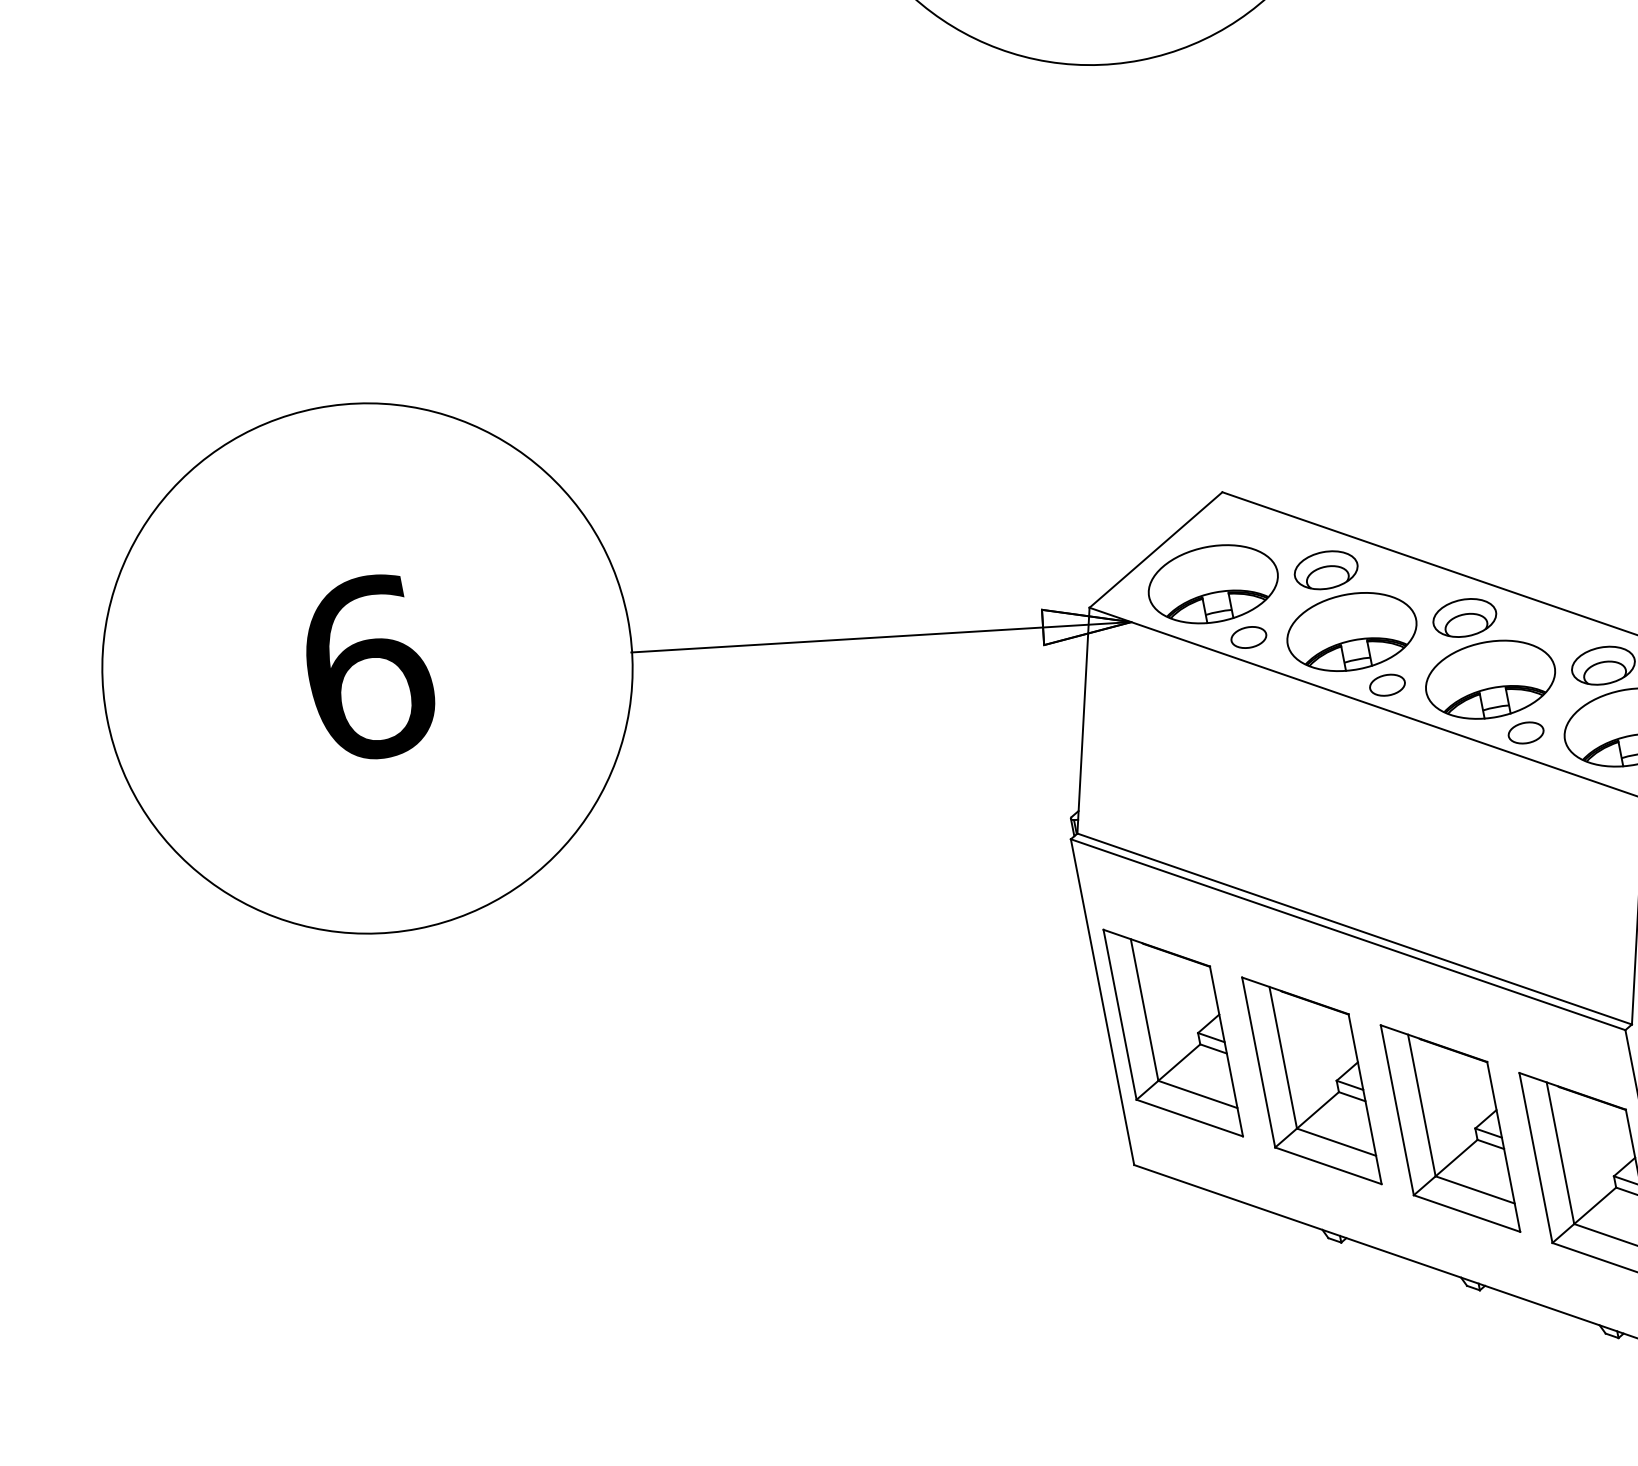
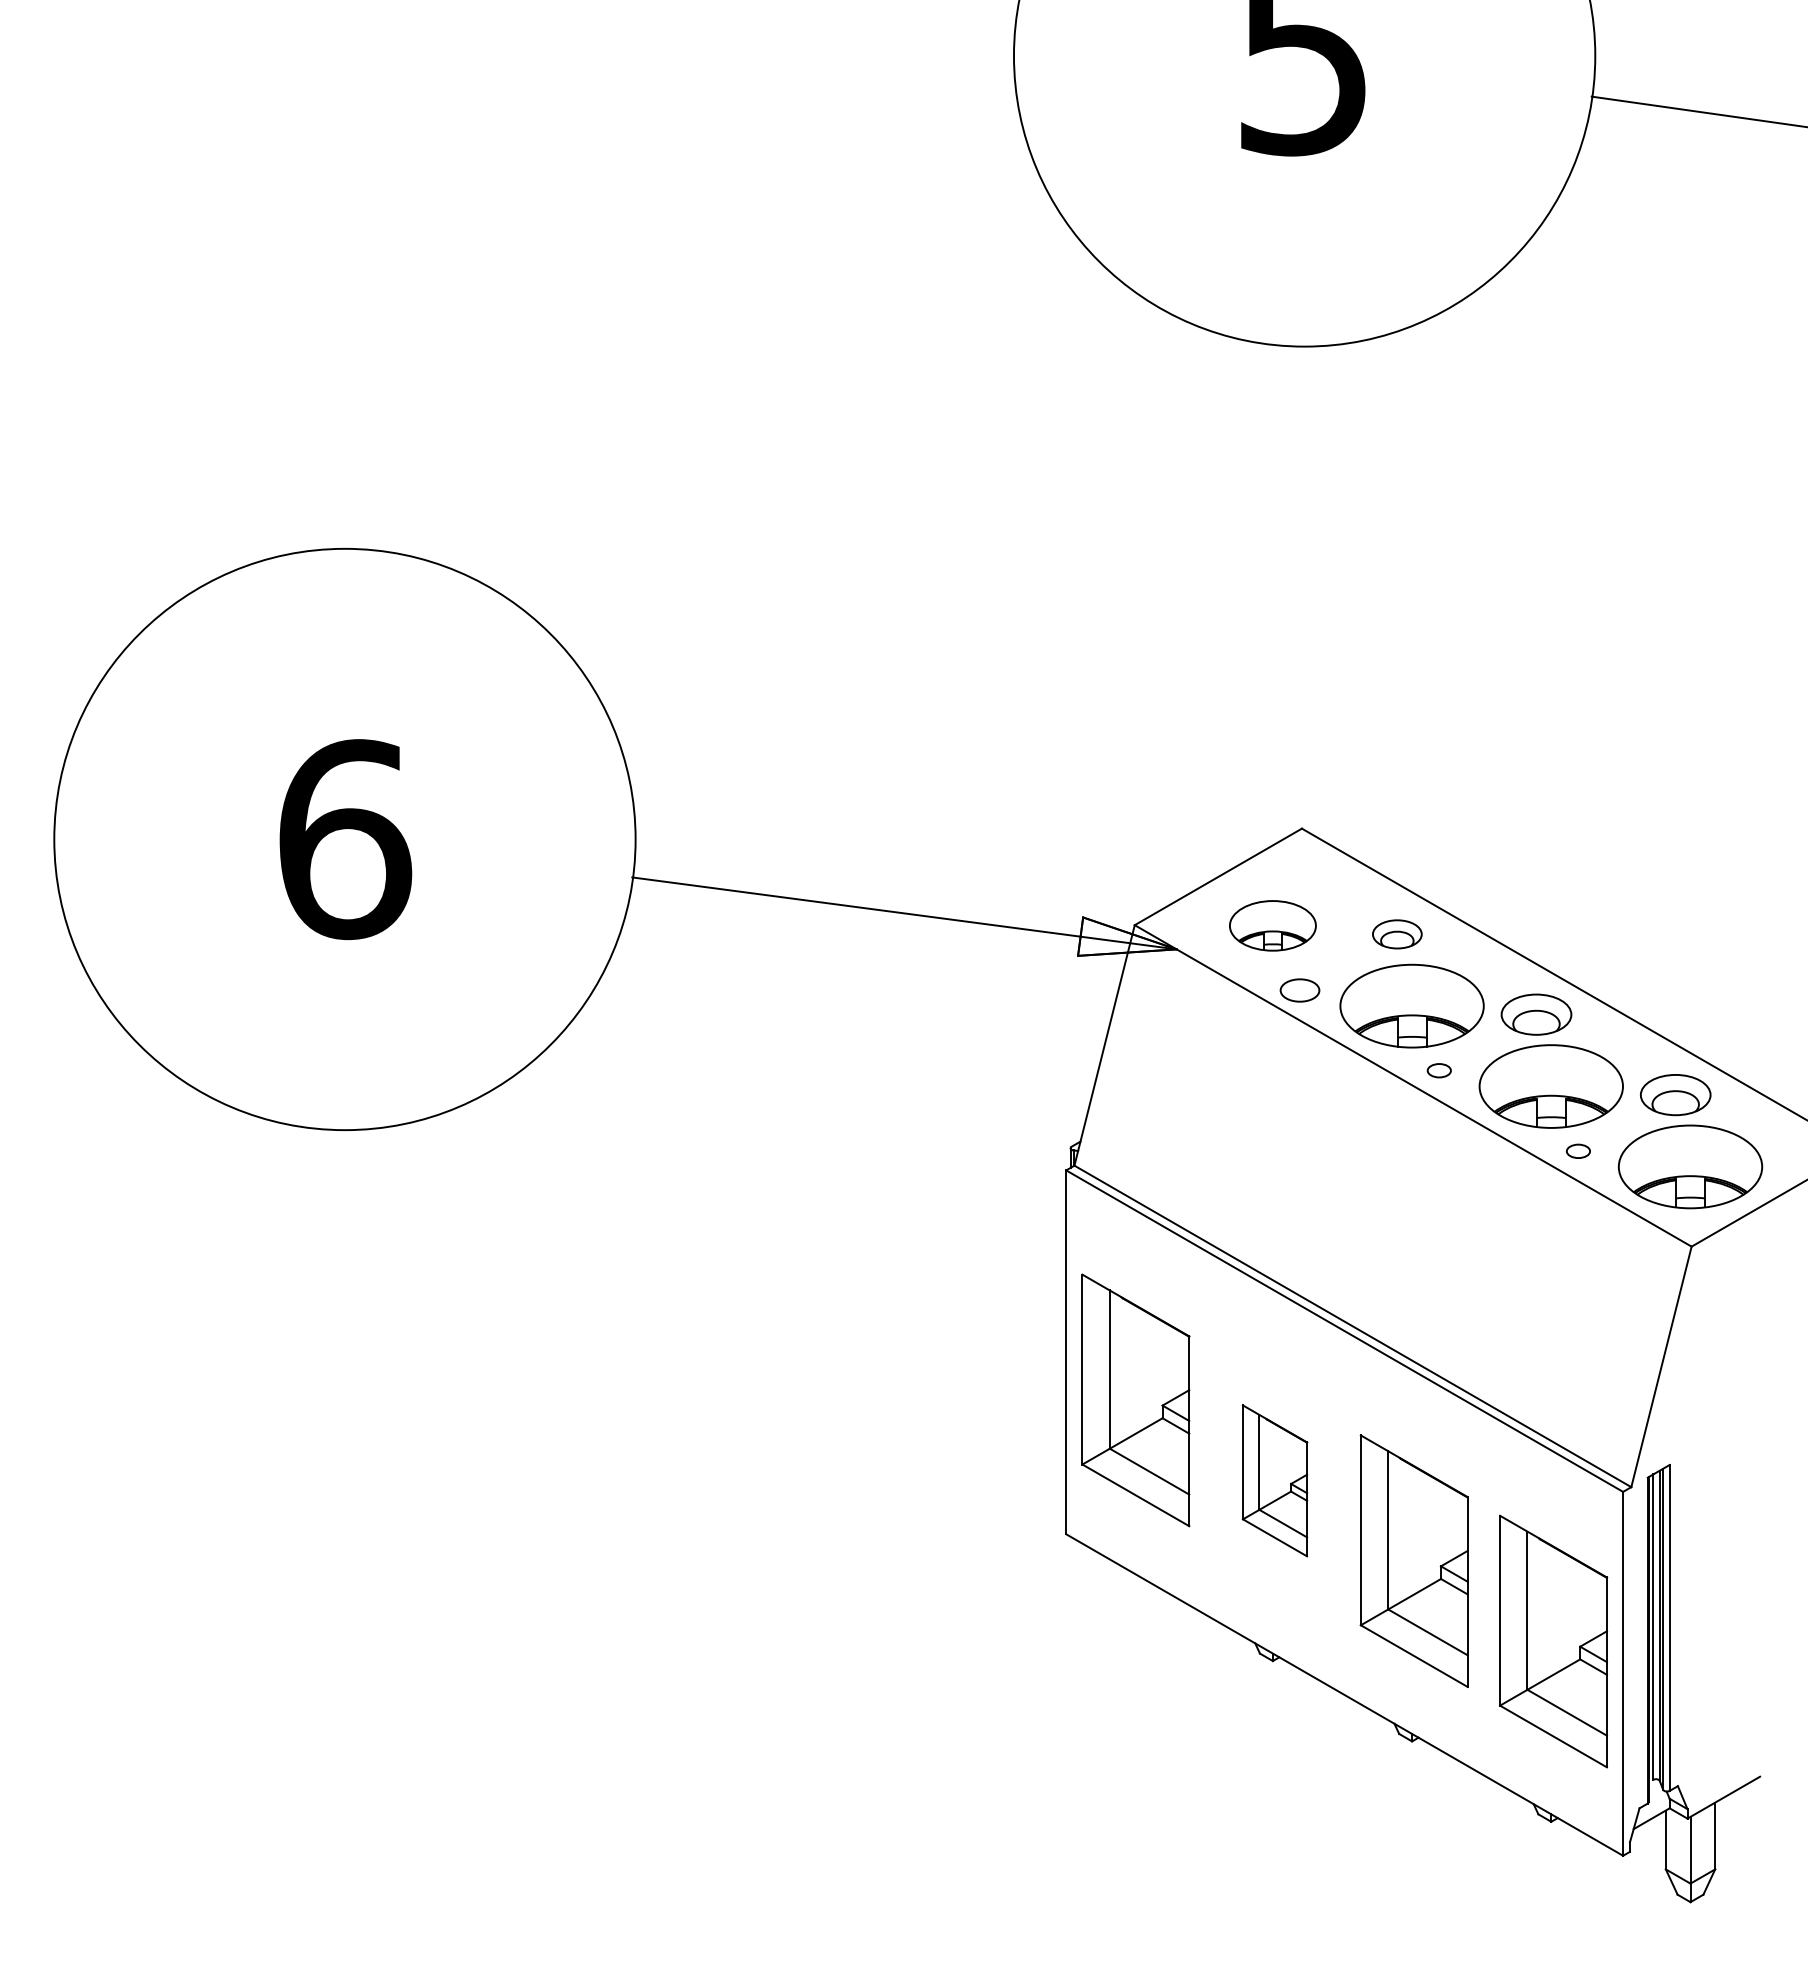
part: (1326, 570) -> (1397, 934), size x0.7
part: (1212, 584) -> (1272, 925), size x0.6
part: (1387, 684) -> (1439, 1070), size x0.6
part: (1526, 733) -> (1578, 1151), size x0.6
part: (1311, 1080) -> (1274, 1480), size x0.6

